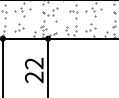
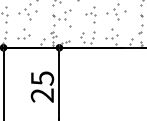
text: (34, 63) -> (42, 78), 22 -> 25

